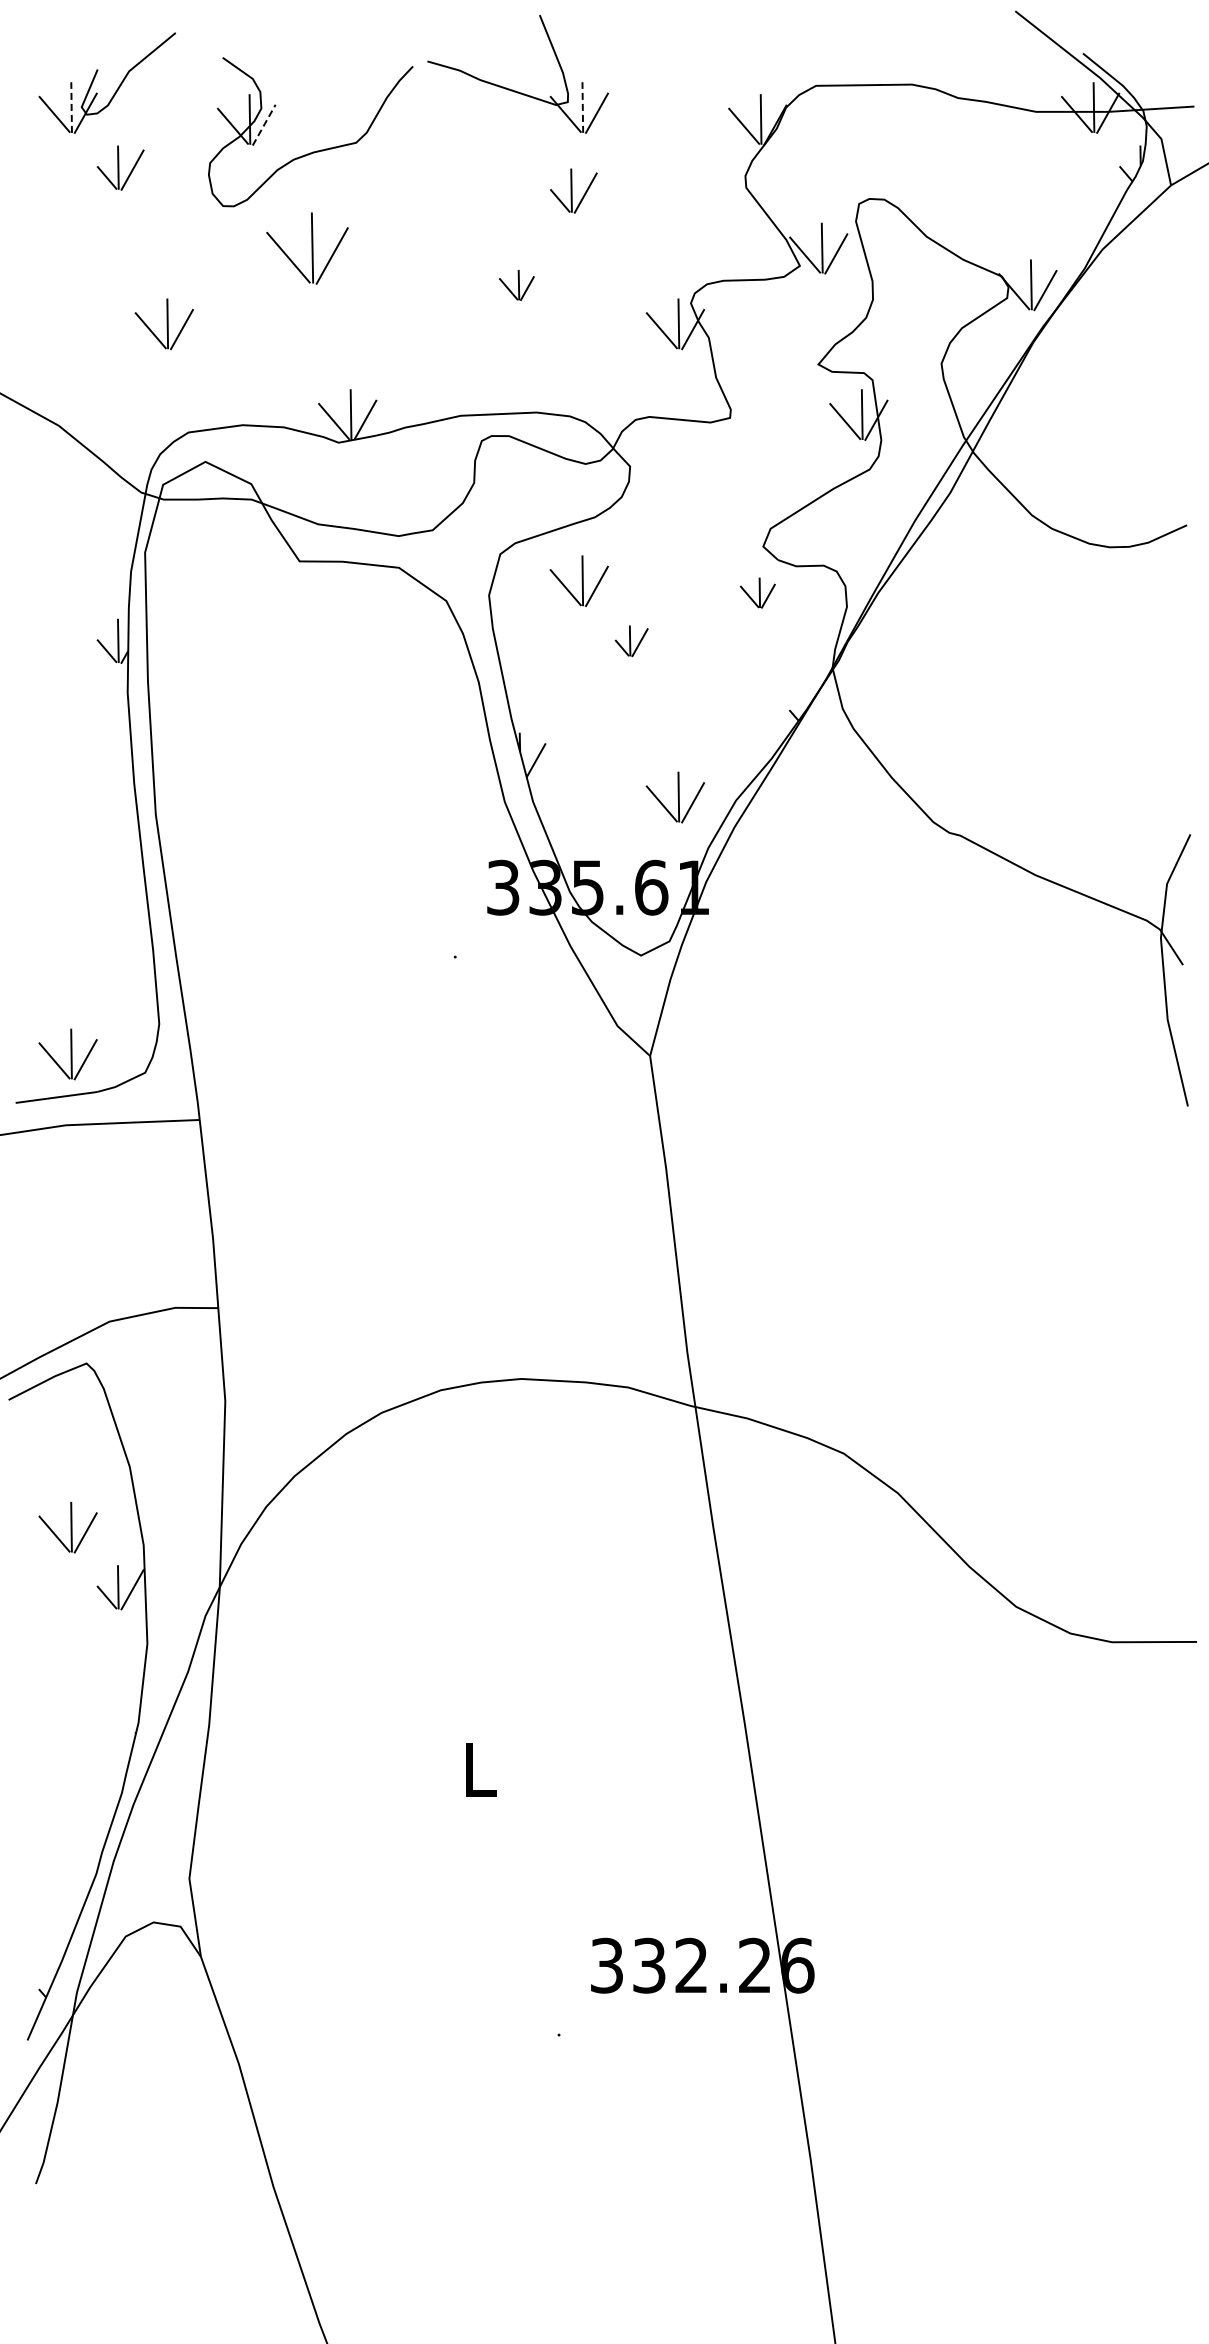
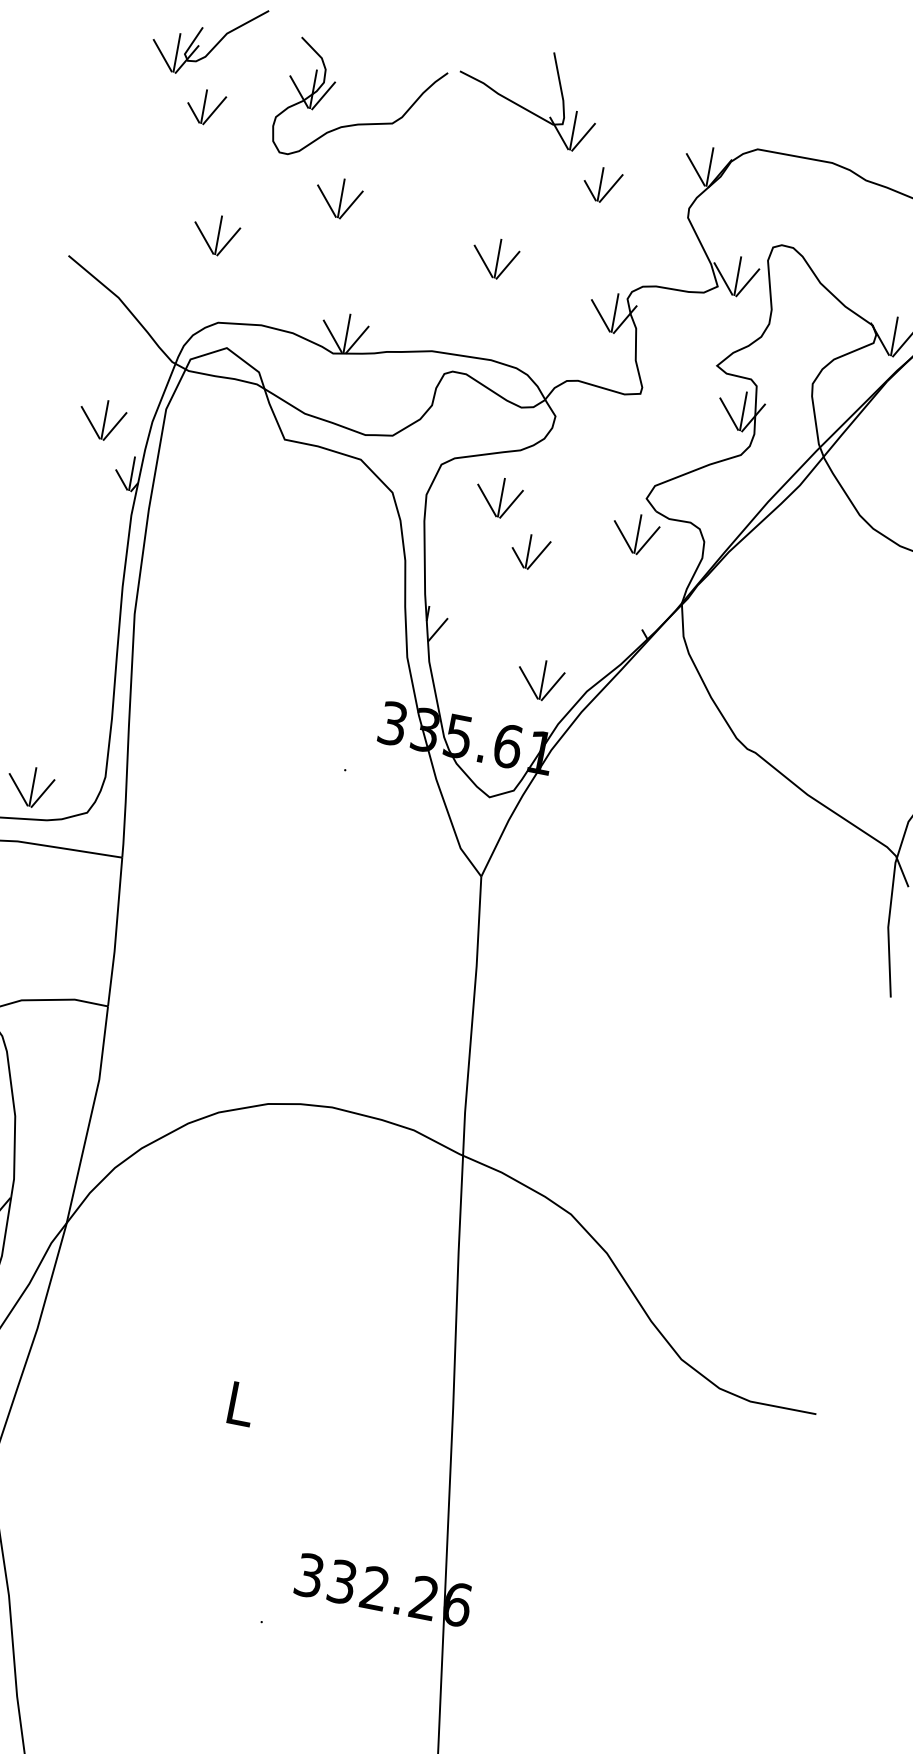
line: (71, 107) -> (176, 52), dashed -> solid
line: (582, 107) -> (573, 130), dashed -> solid
line: (264, 124) -> (323, 95), dashed -> solid
part: (573, 190) -> (602, 184), moved
part: (307, 248) -> (338, 198), size x0.71
part: (516, 285) -> (494, 258), size x1.67
part: (67, 580) -> (101, 419), added
part: (757, 592) -> (635, 533), size x1.67
part: (631, 640) -> (530, 551), size x1.43

